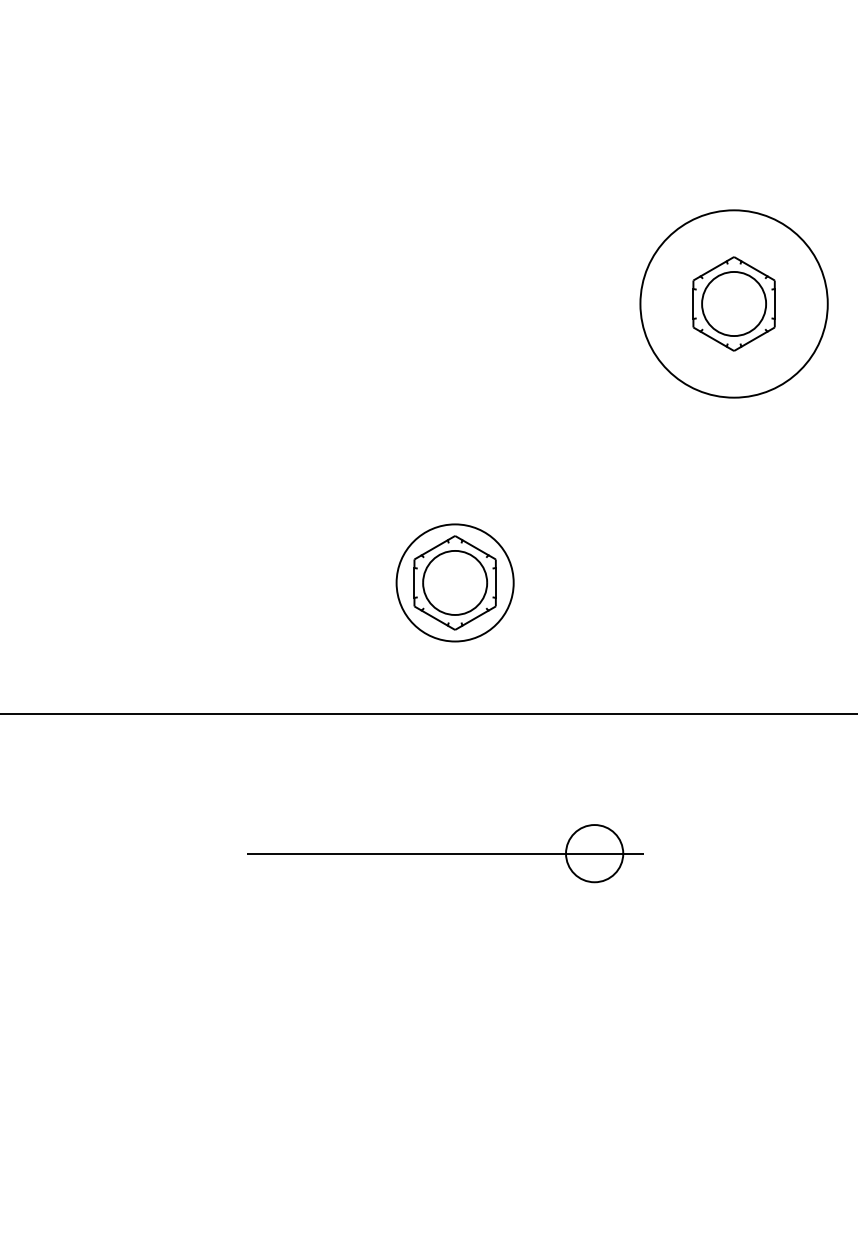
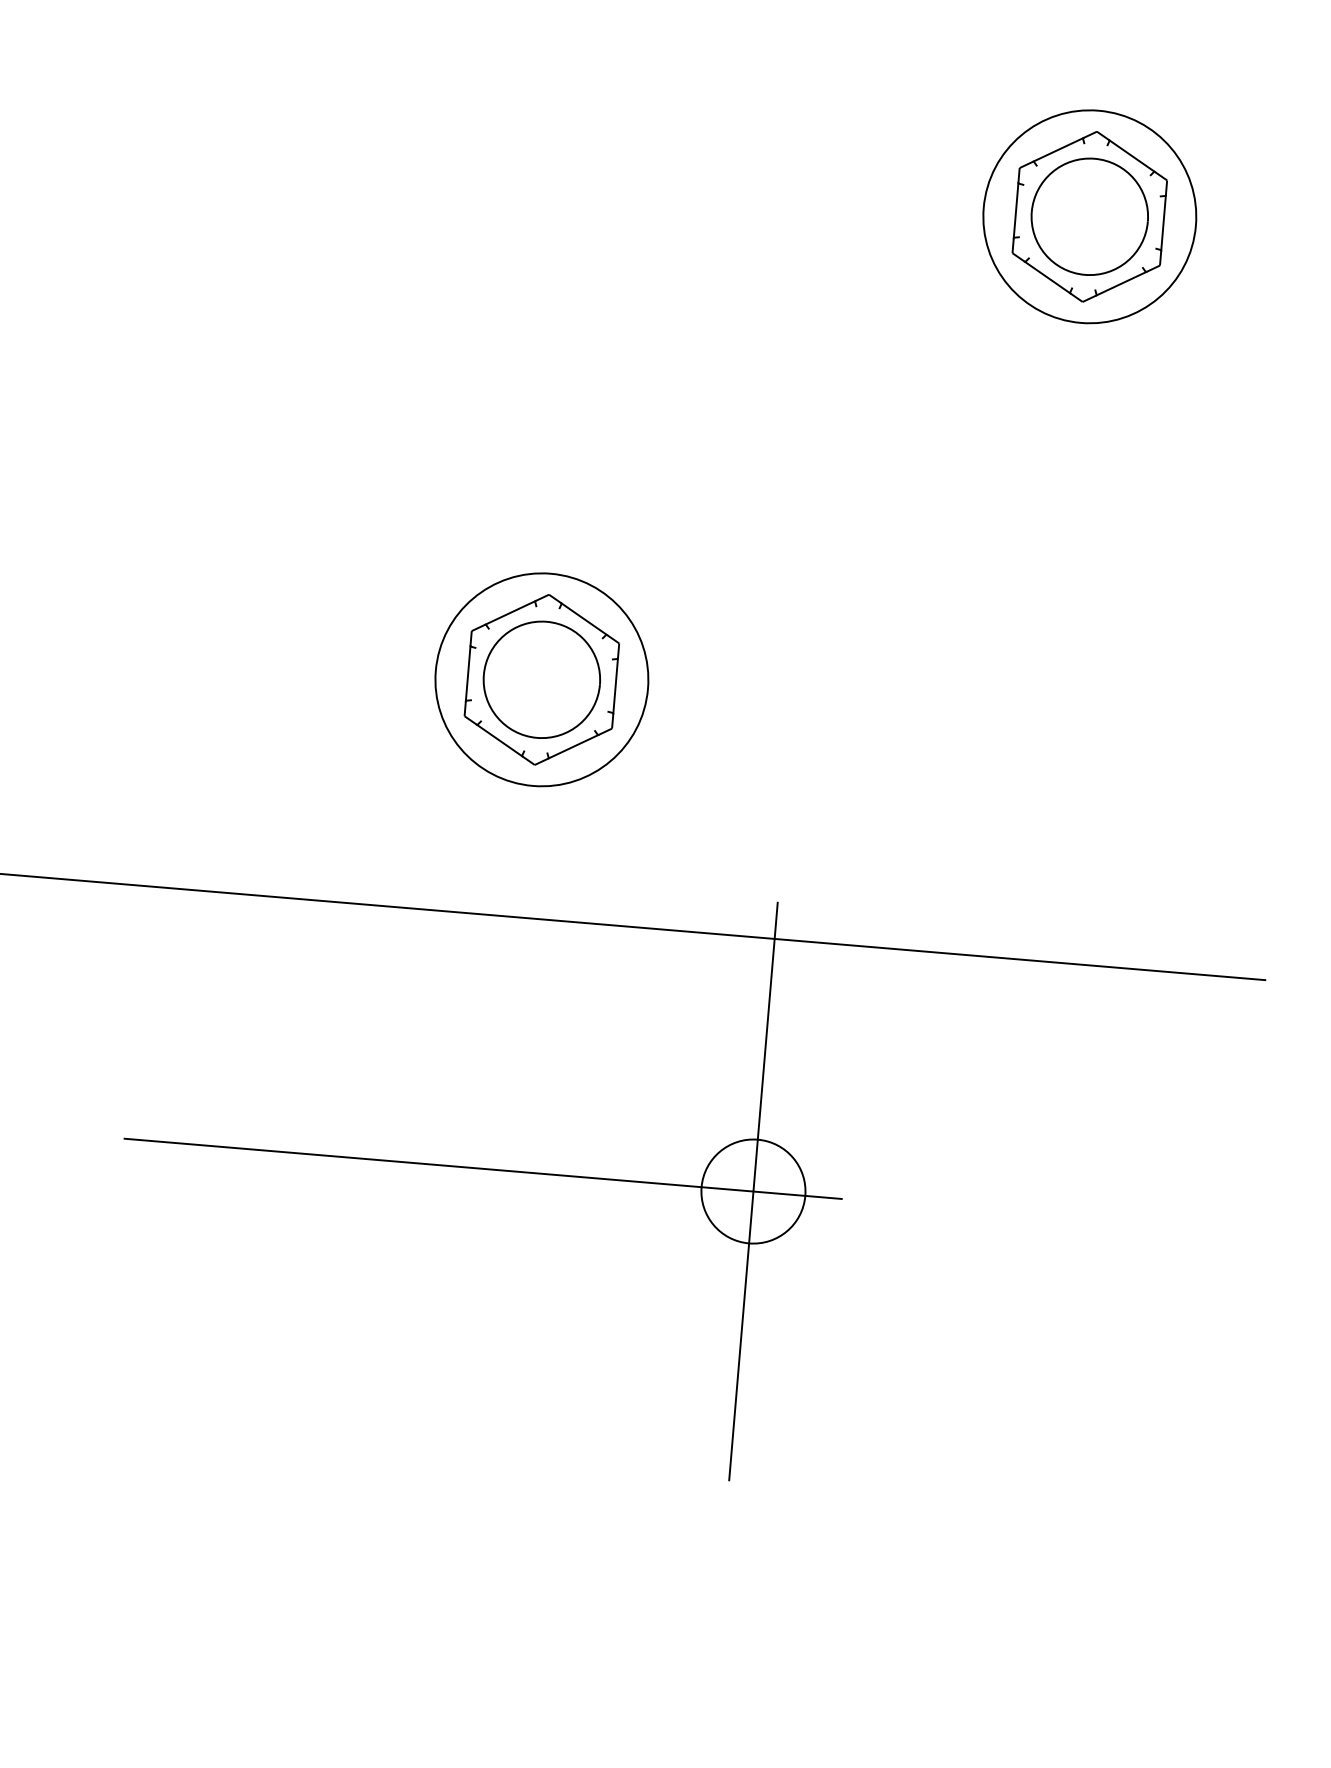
circle: (733, 303) -> (1088, 215), size x0.62
line: (594, 853) -> (753, 1191), added

